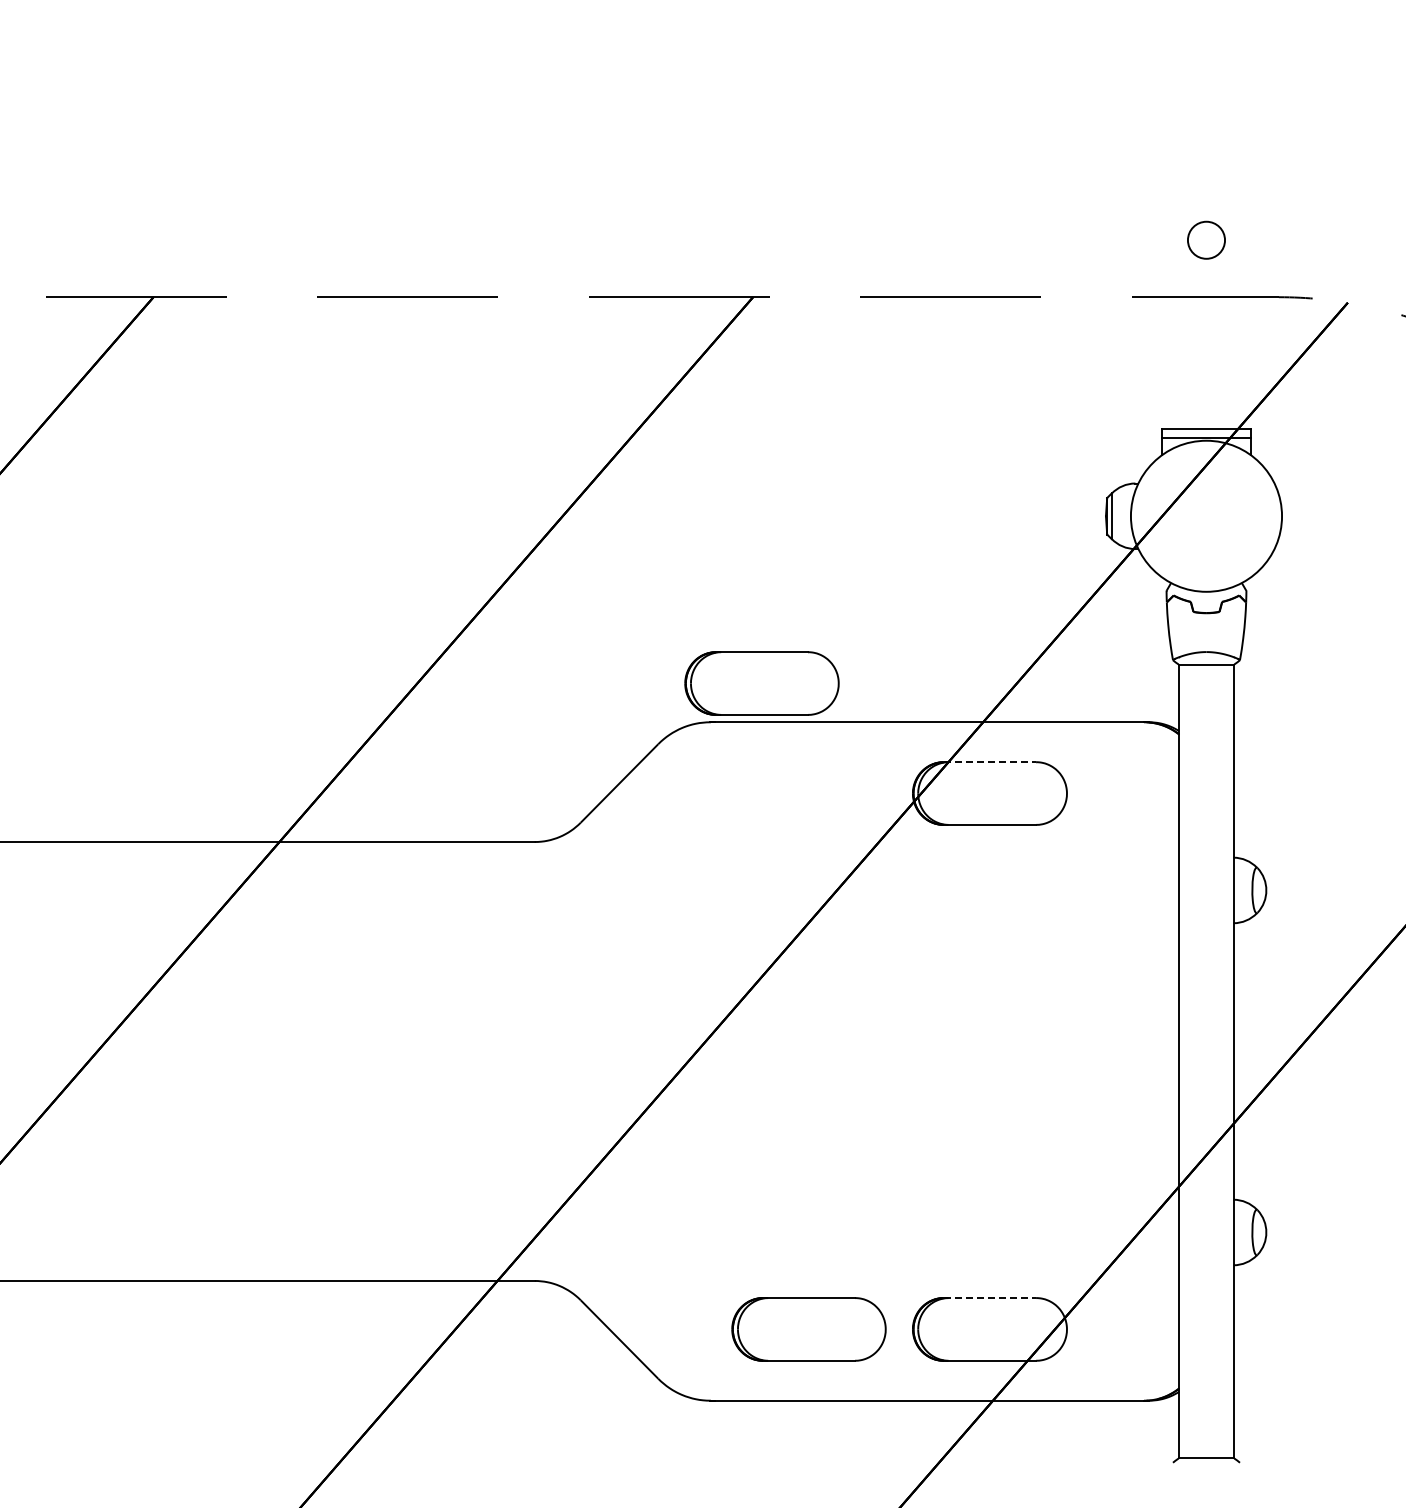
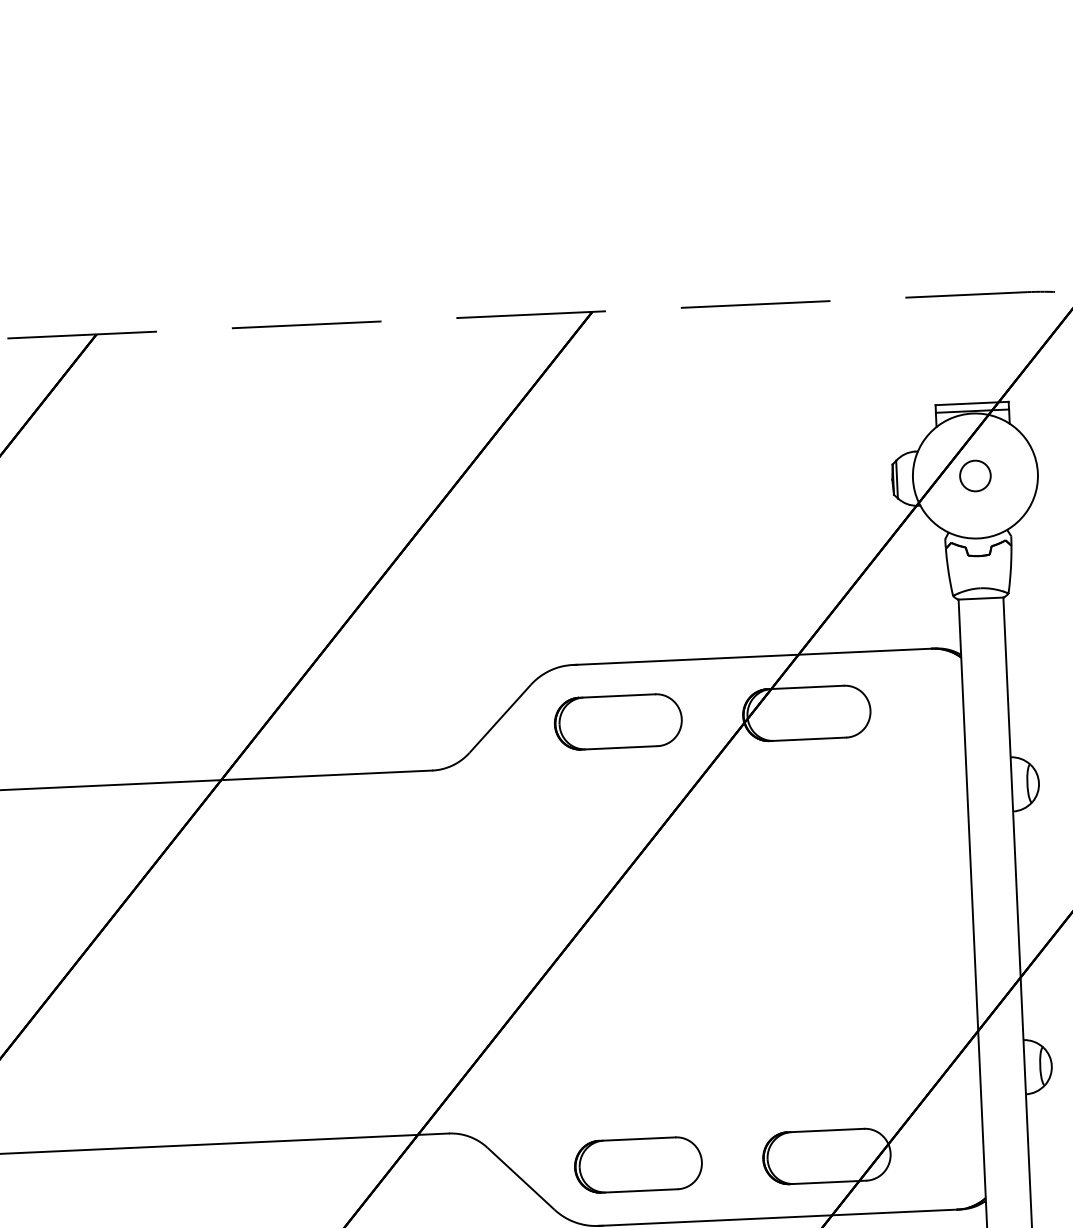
circle: (1206, 239) -> (975, 475), moved
part: (761, 683) -> (617, 721), moved
line: (990, 762) -> (806, 687), dashed -> solid
line: (990, 1298) -> (826, 1130), dashed -> solid
part: (808, 1329) -> (638, 1165), moved

